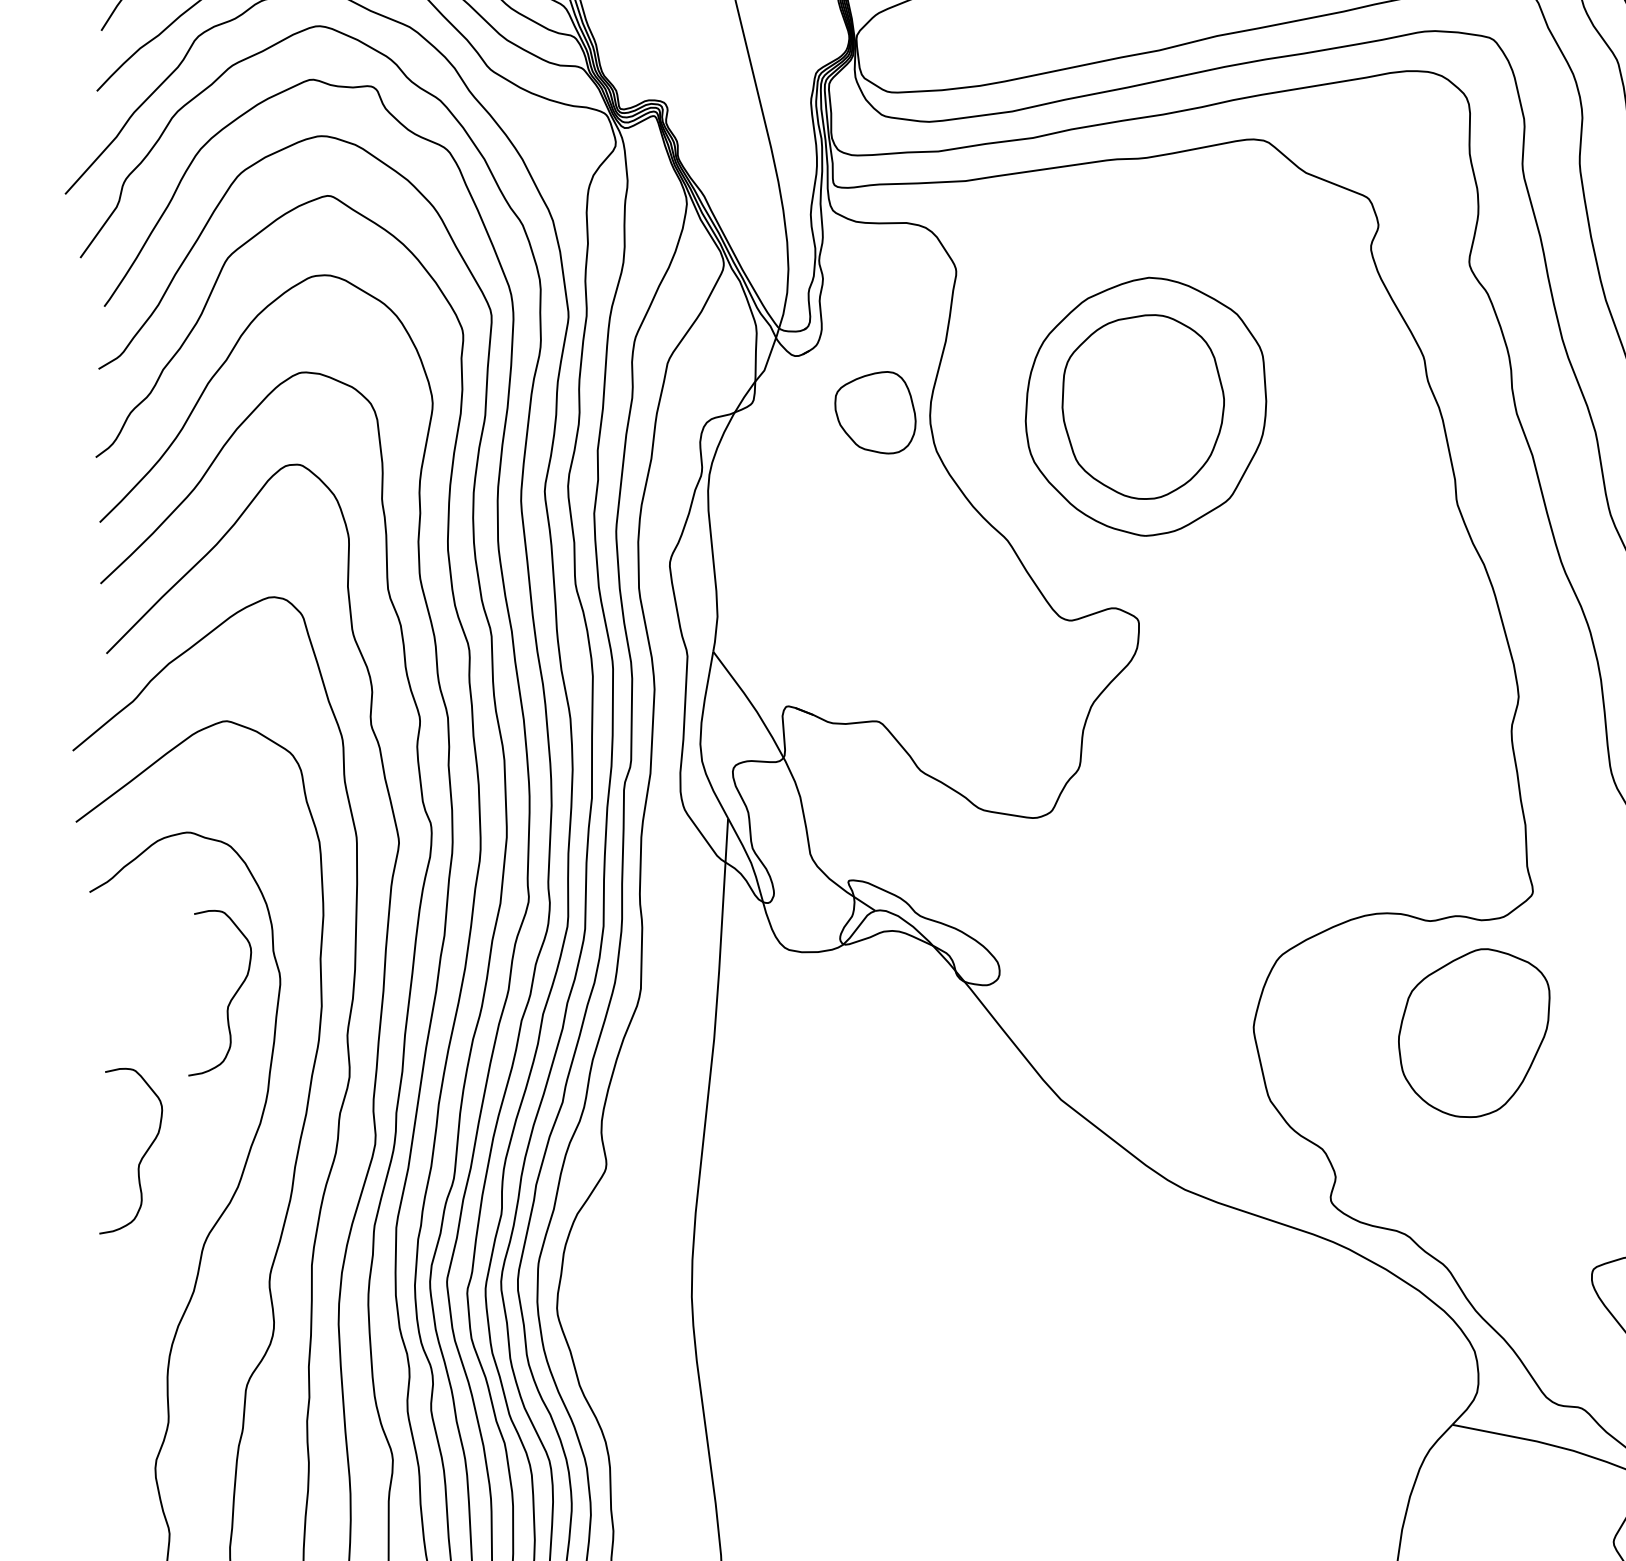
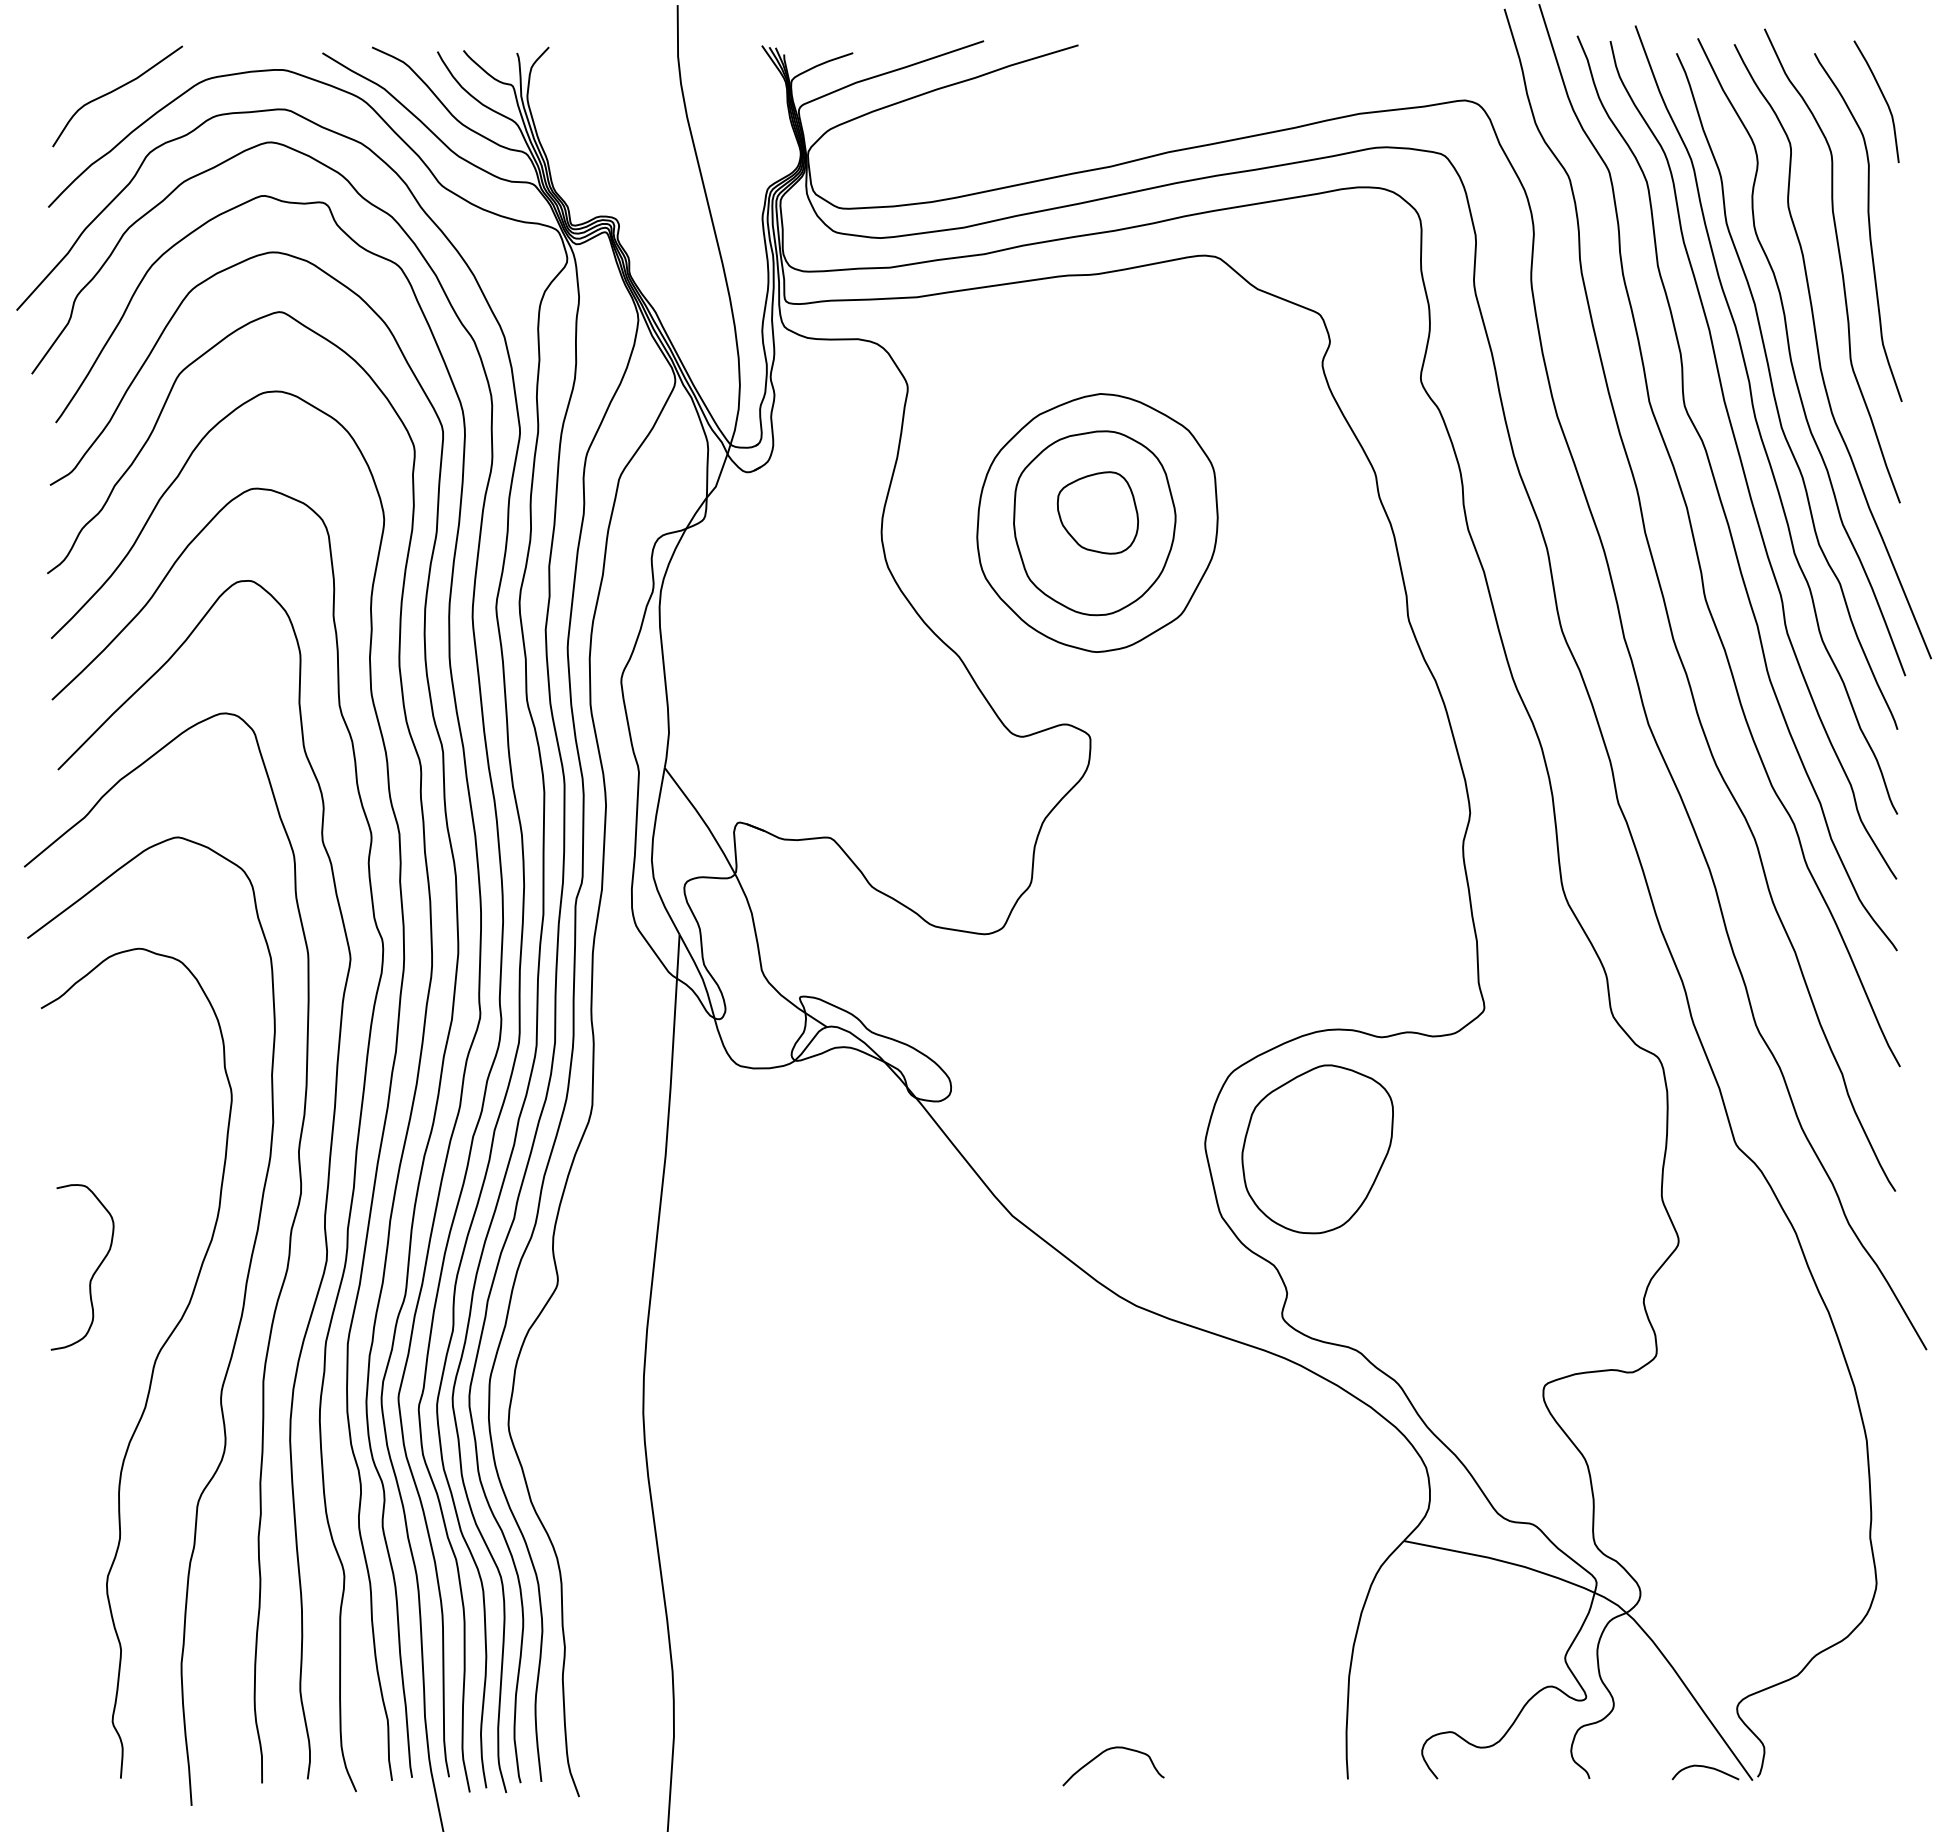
part: (875, 412) -> (1097, 512), moved
curve: (230, 1000) -> (181, 1116), removed
part: (1474, 1033) -> (1317, 1149), moved

